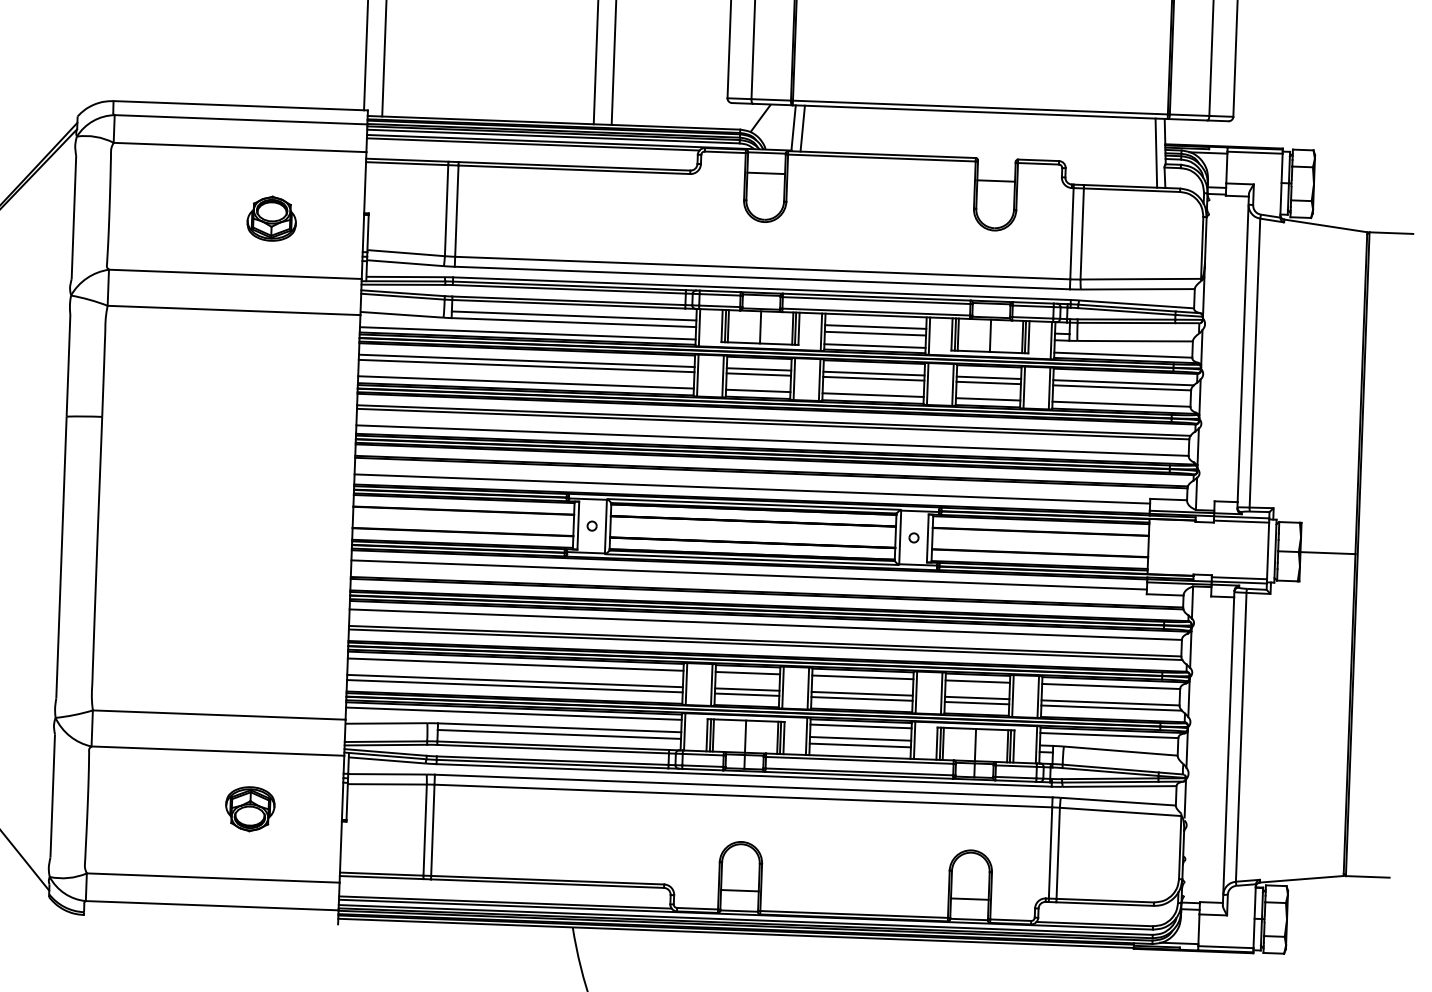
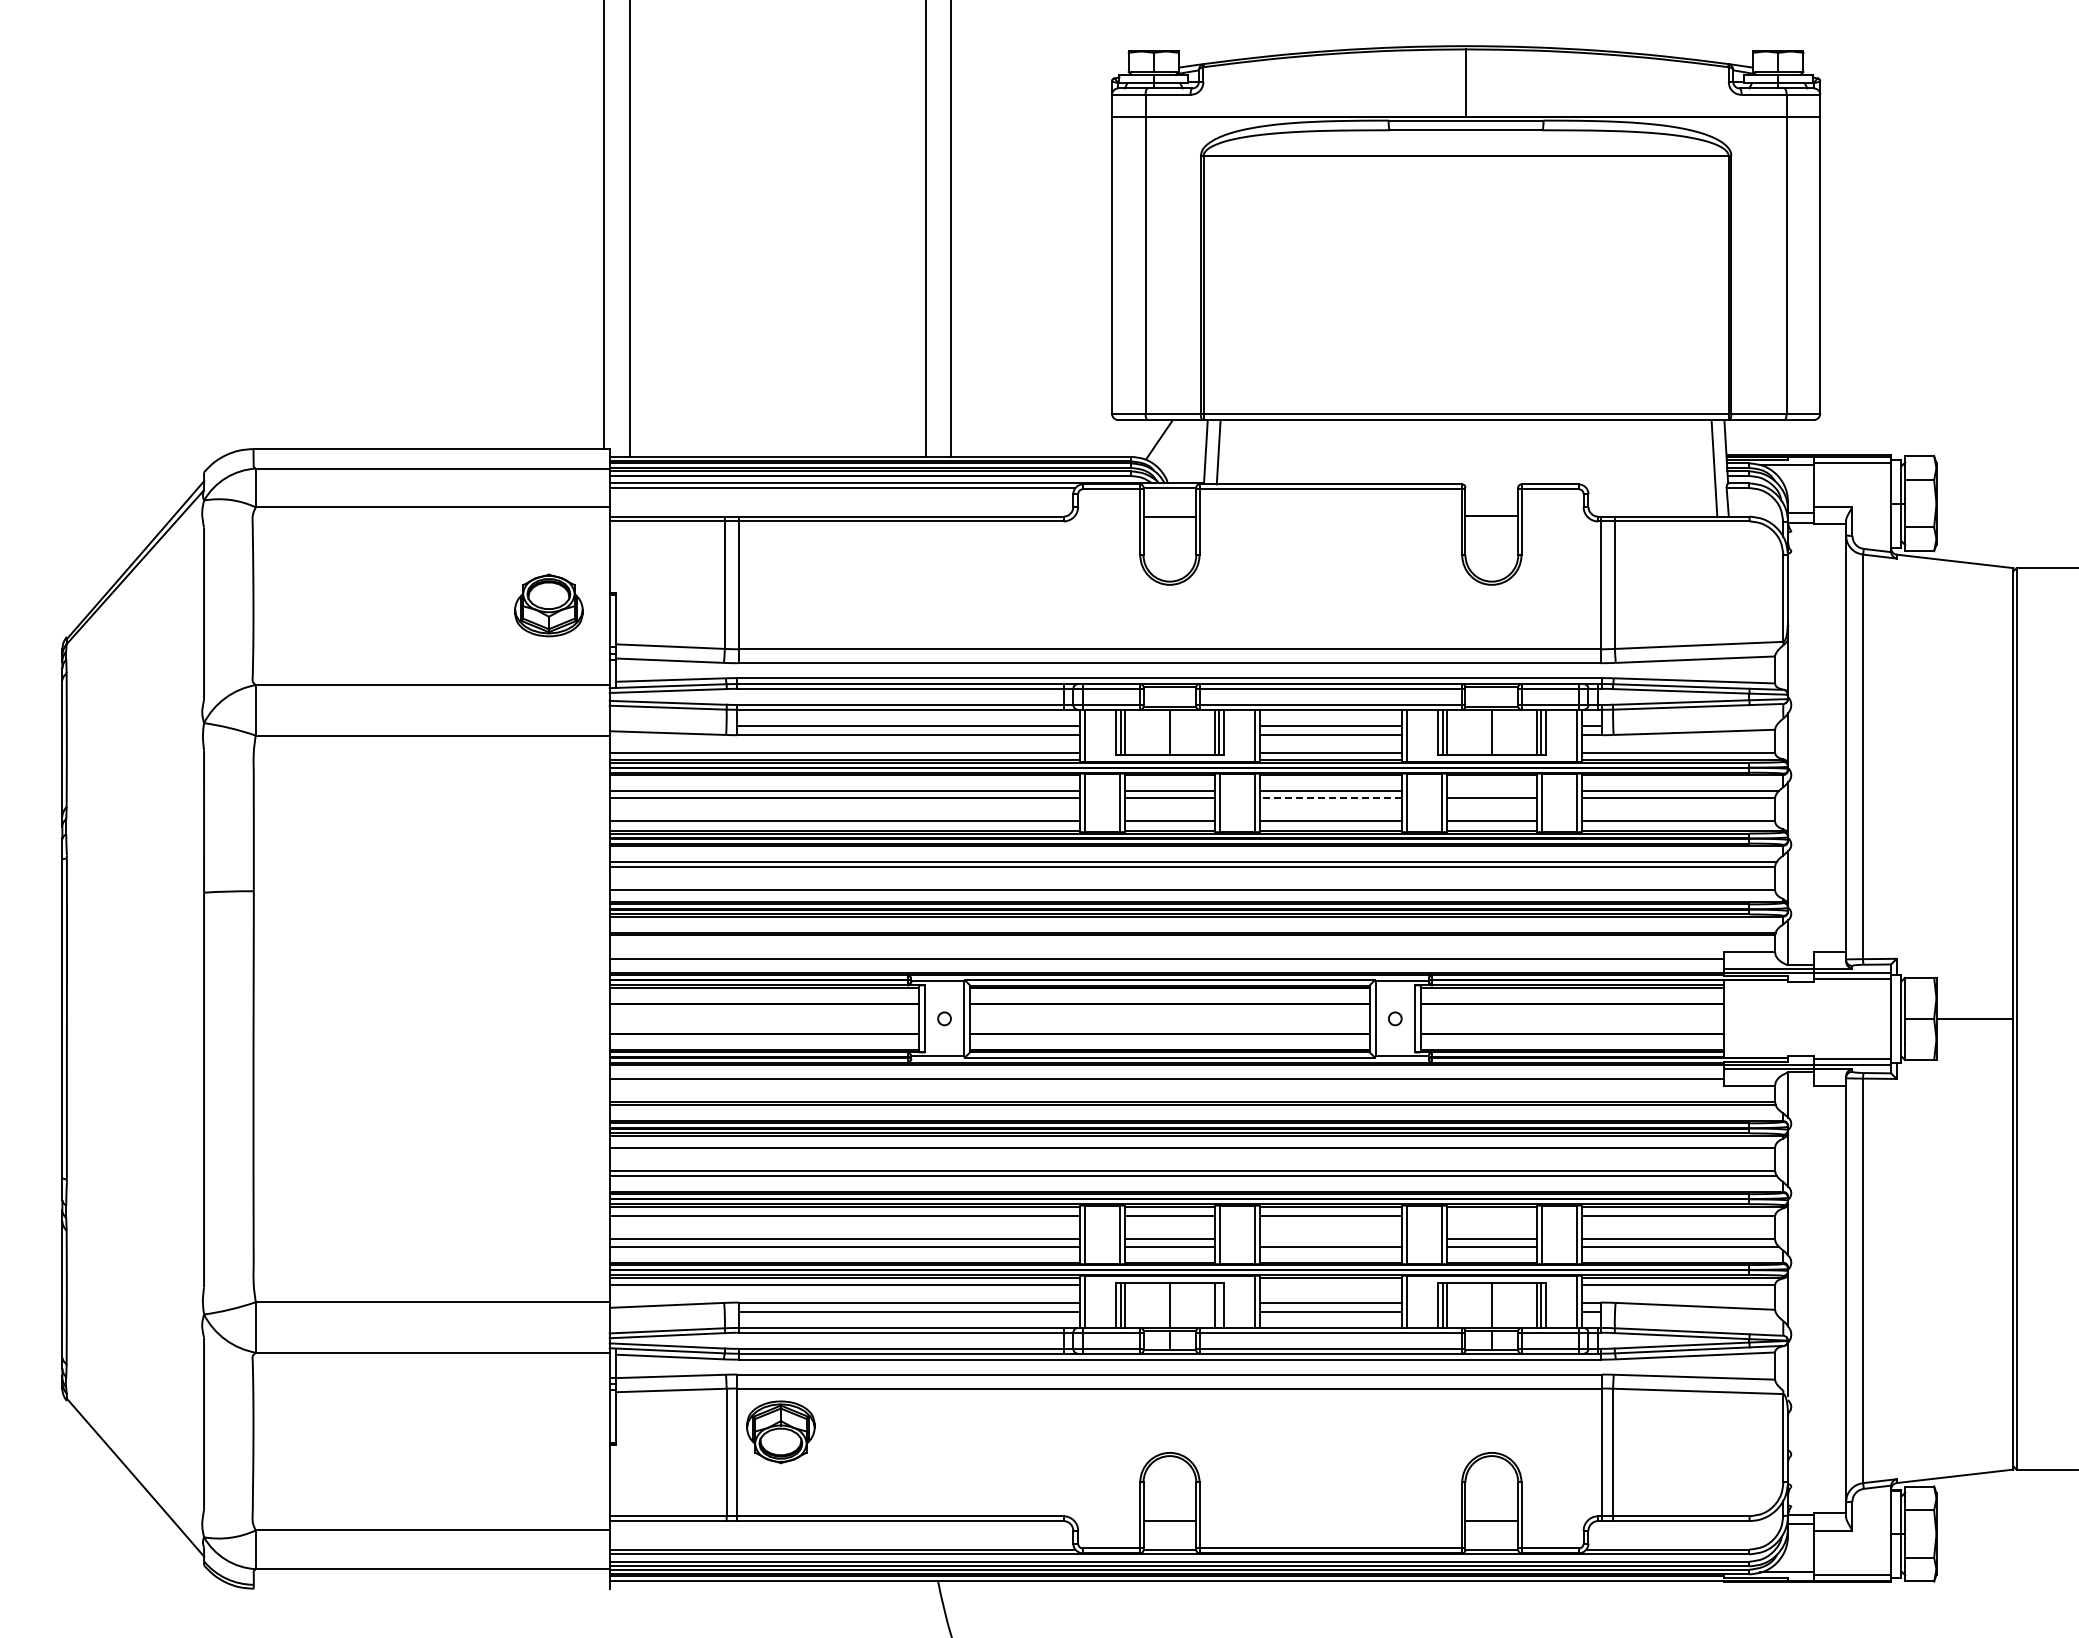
part: (271, 218) -> (548, 605), moved
line: (873, 378) -> (1330, 798), solid -> dashed
line: (988, 378) -> (1491, 791), removed
line: (977, 681) -> (1491, 1216), removed
line: (861, 693) -> (1330, 1239), removed
line: (860, 726) -> (1330, 1285), removed
line: (780, 737) -> (1218, 1304), removed
part: (249, 809) -> (780, 1432), moved

